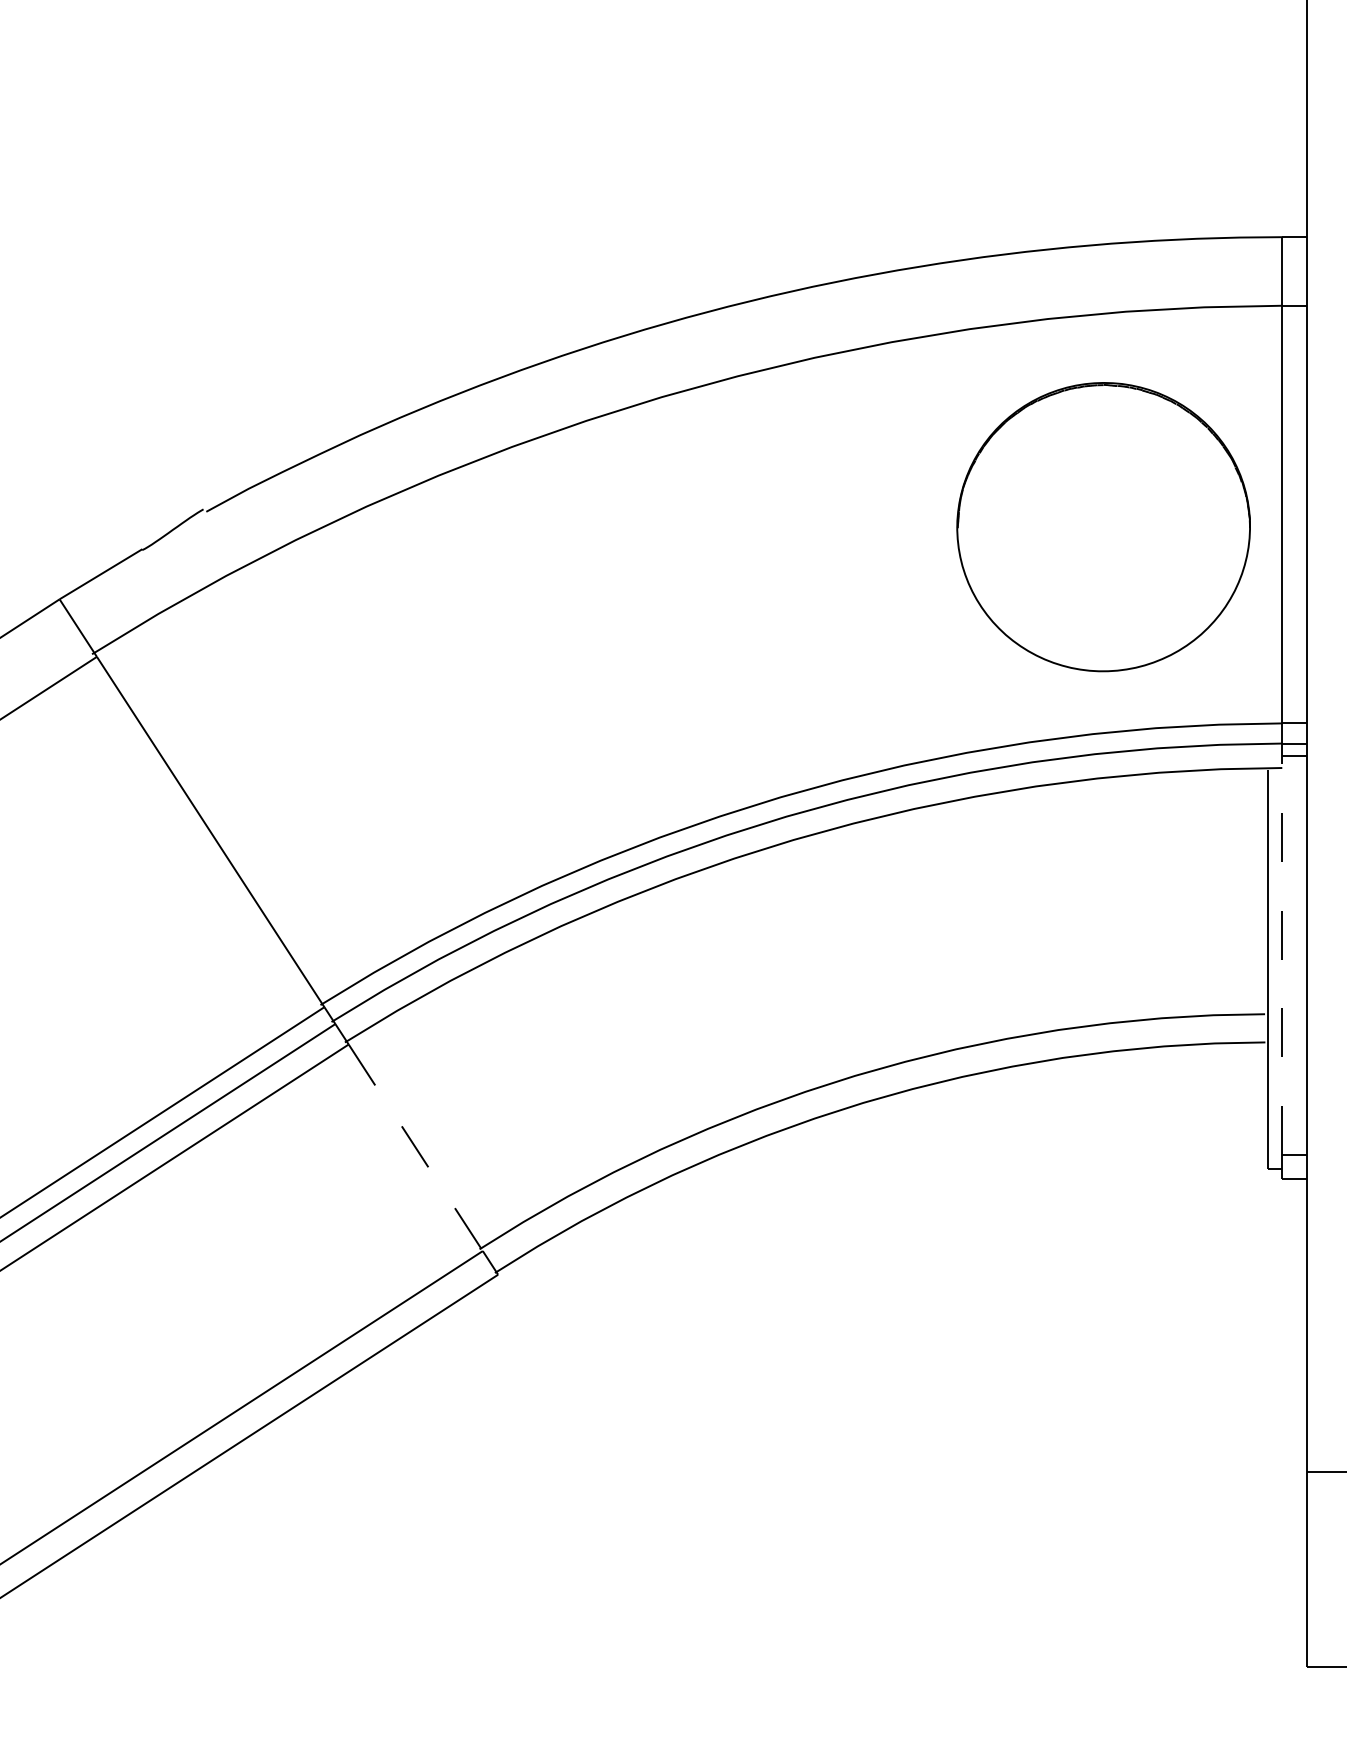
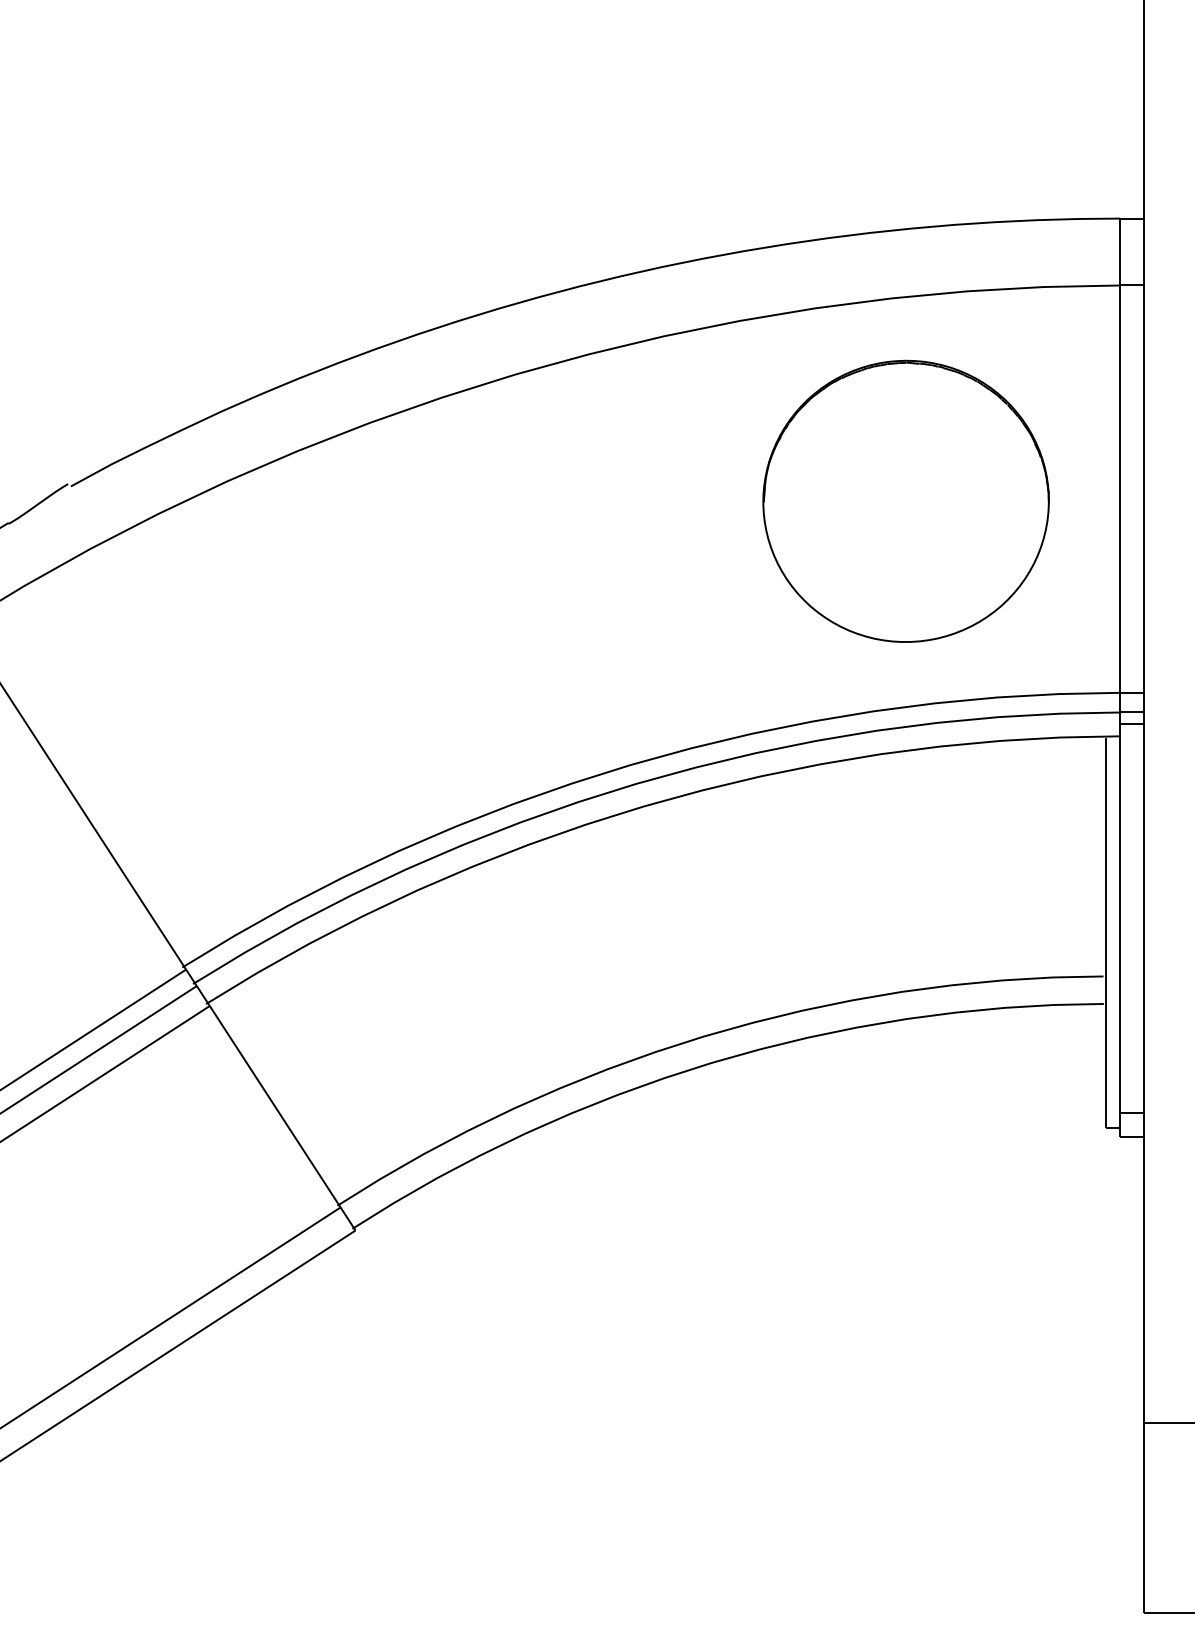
part: (1103, 527) -> (905, 501), moved
line: (1282, 954) -> (1120, 918), dashed -> solid
line: (416, 1148) -> (275, 1107), dashed -> solid

